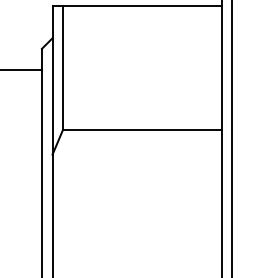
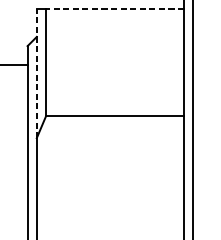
line: (142, 6) -> (115, 9), solid -> dashed
line: (52, 80) -> (36, 73), solid -> dashed

